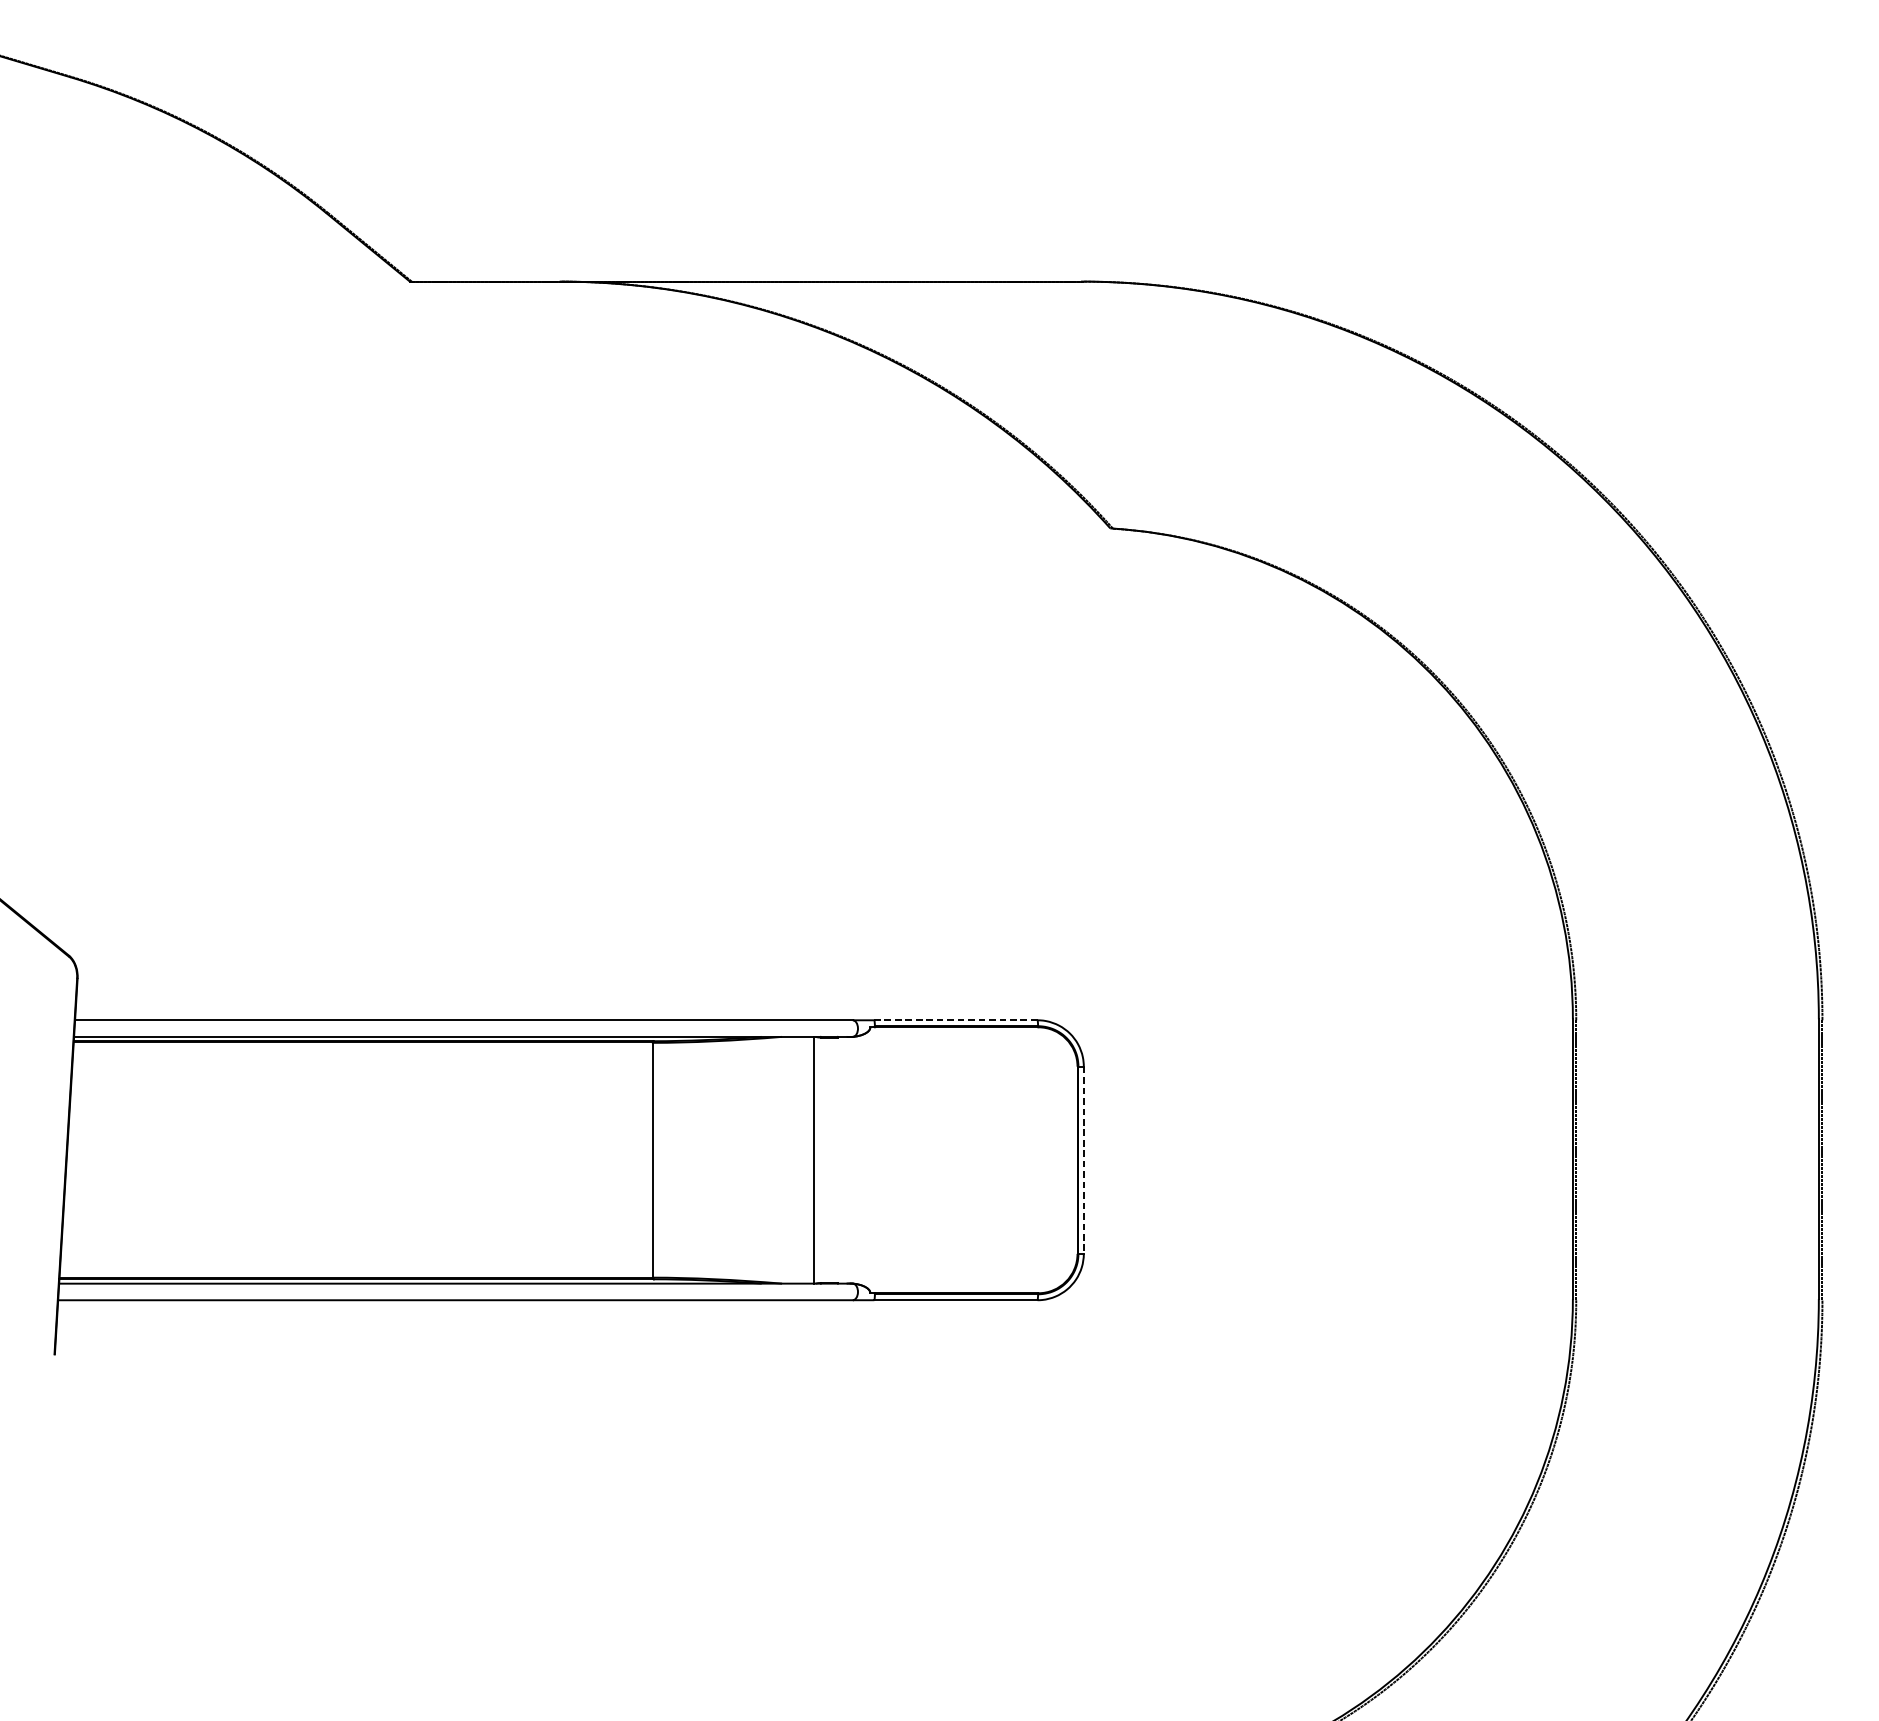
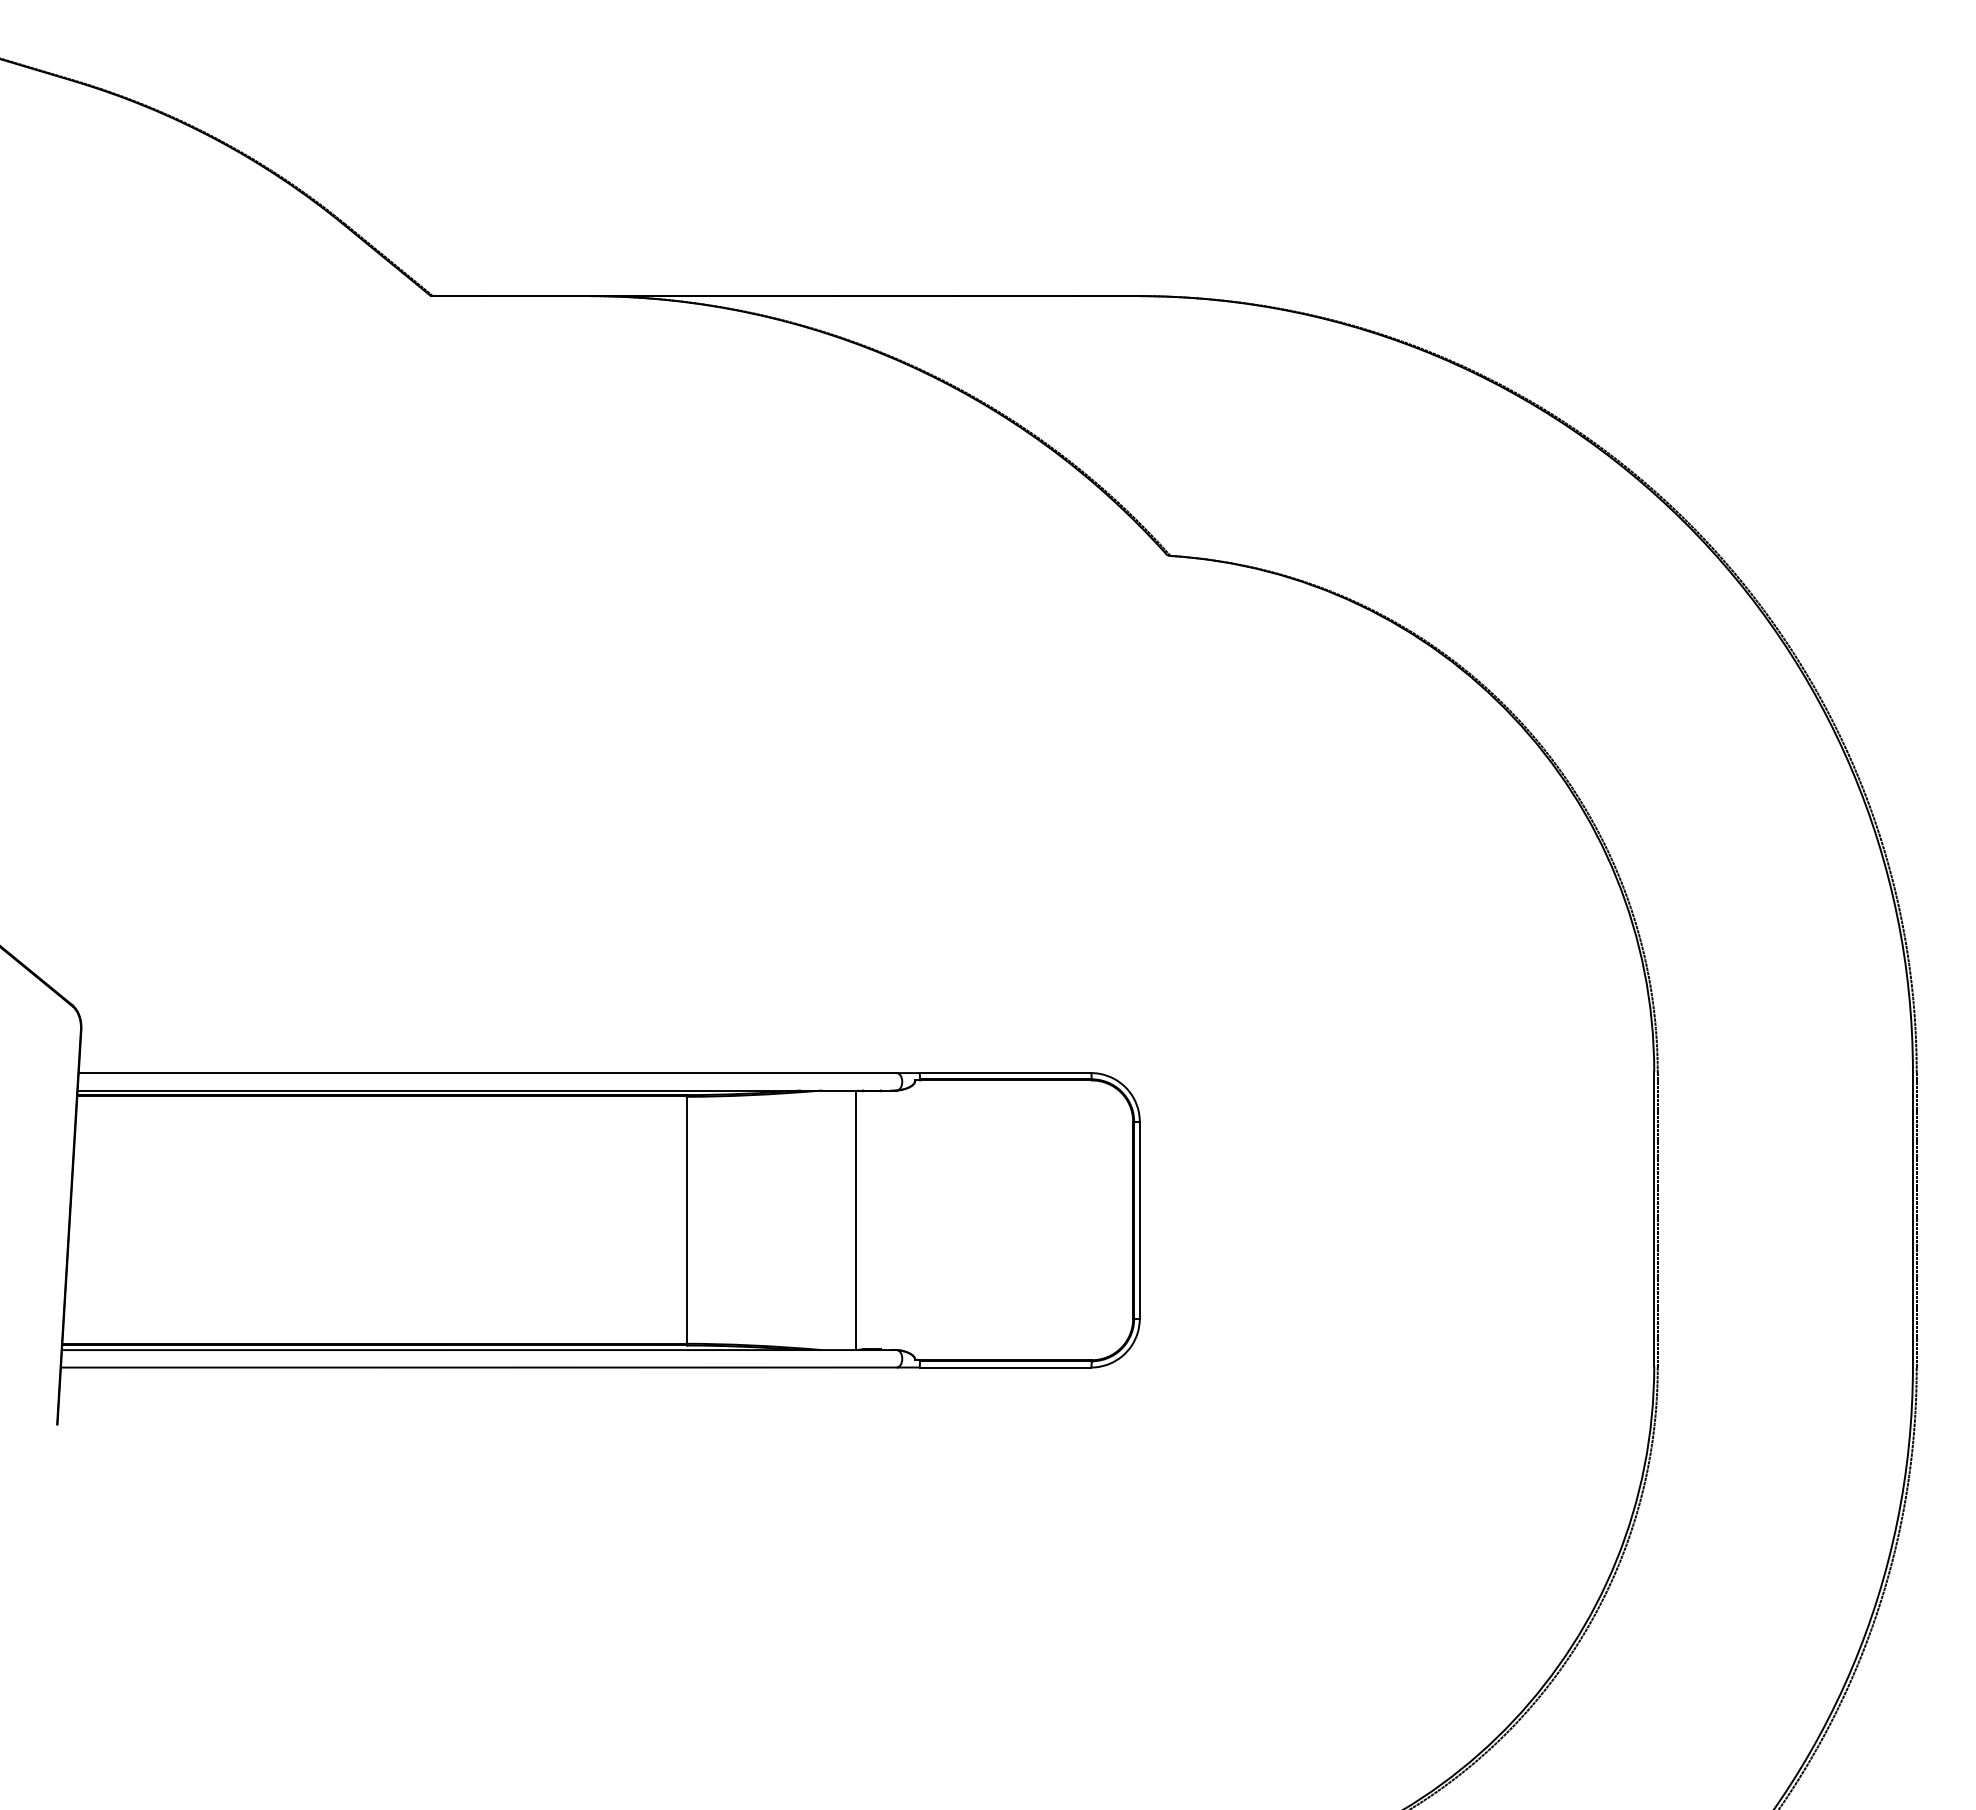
line: (956, 1020) -> (1005, 1073), dashed -> solid
line: (1083, 1160) -> (1139, 1220), dashed -> solid

